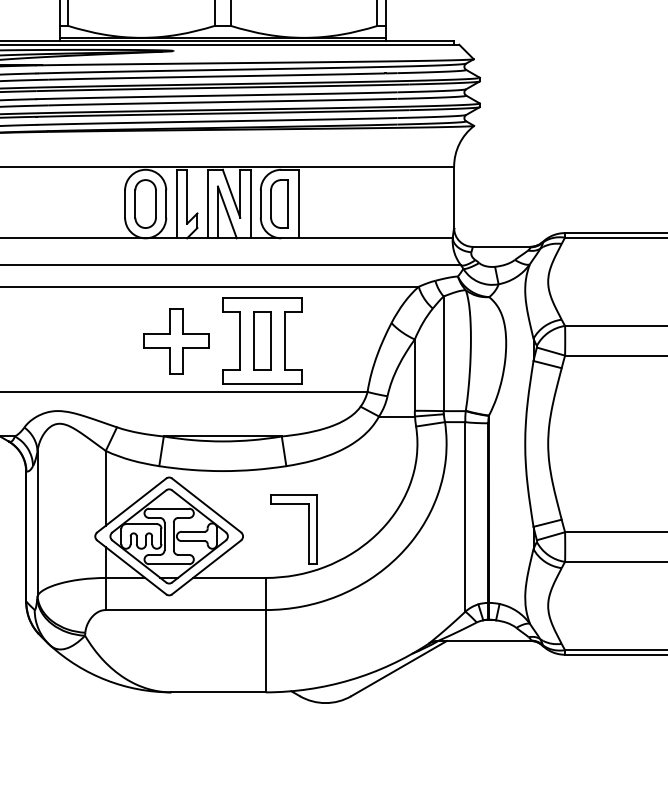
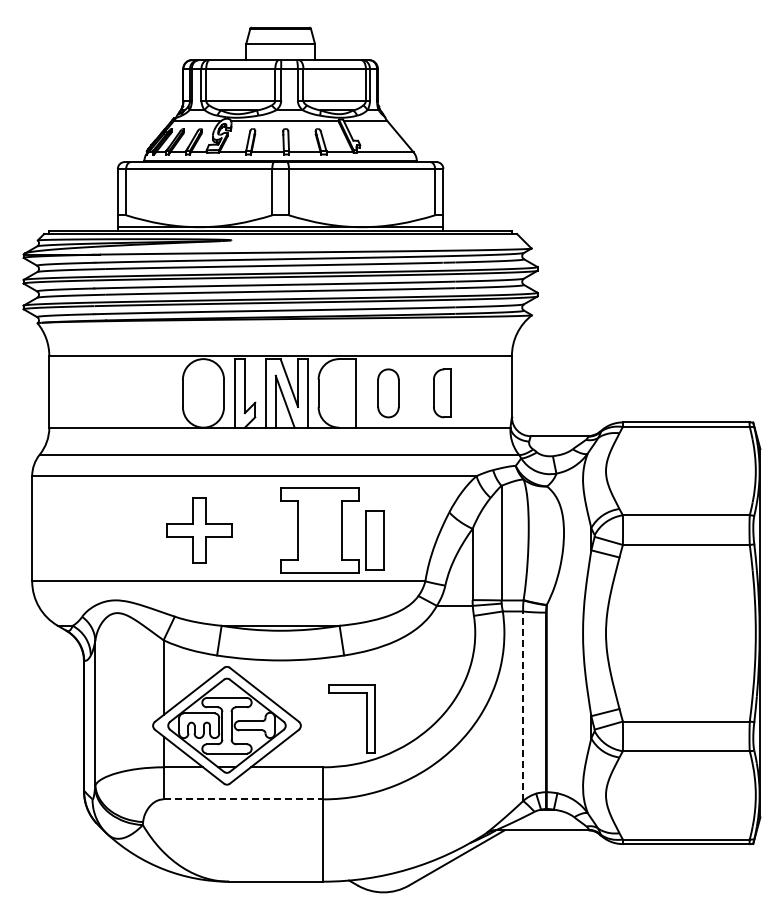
part: (145, 204) -> (388, 393), moved
part: (279, 204) -> (442, 393), moved
part: (176, 341) -> (199, 530), moved
part: (261, 341) -> (374, 540), moved
line: (465, 517) -> (523, 706), solid -> dashed
line: (185, 610) -> (243, 799), solid -> dashed

